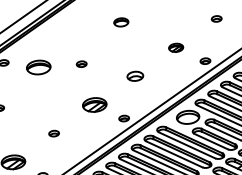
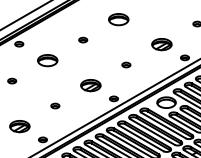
part: (120, 22) -> (118, 19), size x1.67
part: (175, 47) -> (161, 44), size x1.67
part: (82, 63) -> (83, 39), moved
part: (38, 67) -> (47, 60), moved
part: (135, 75) -> (126, 64), size x0.62

